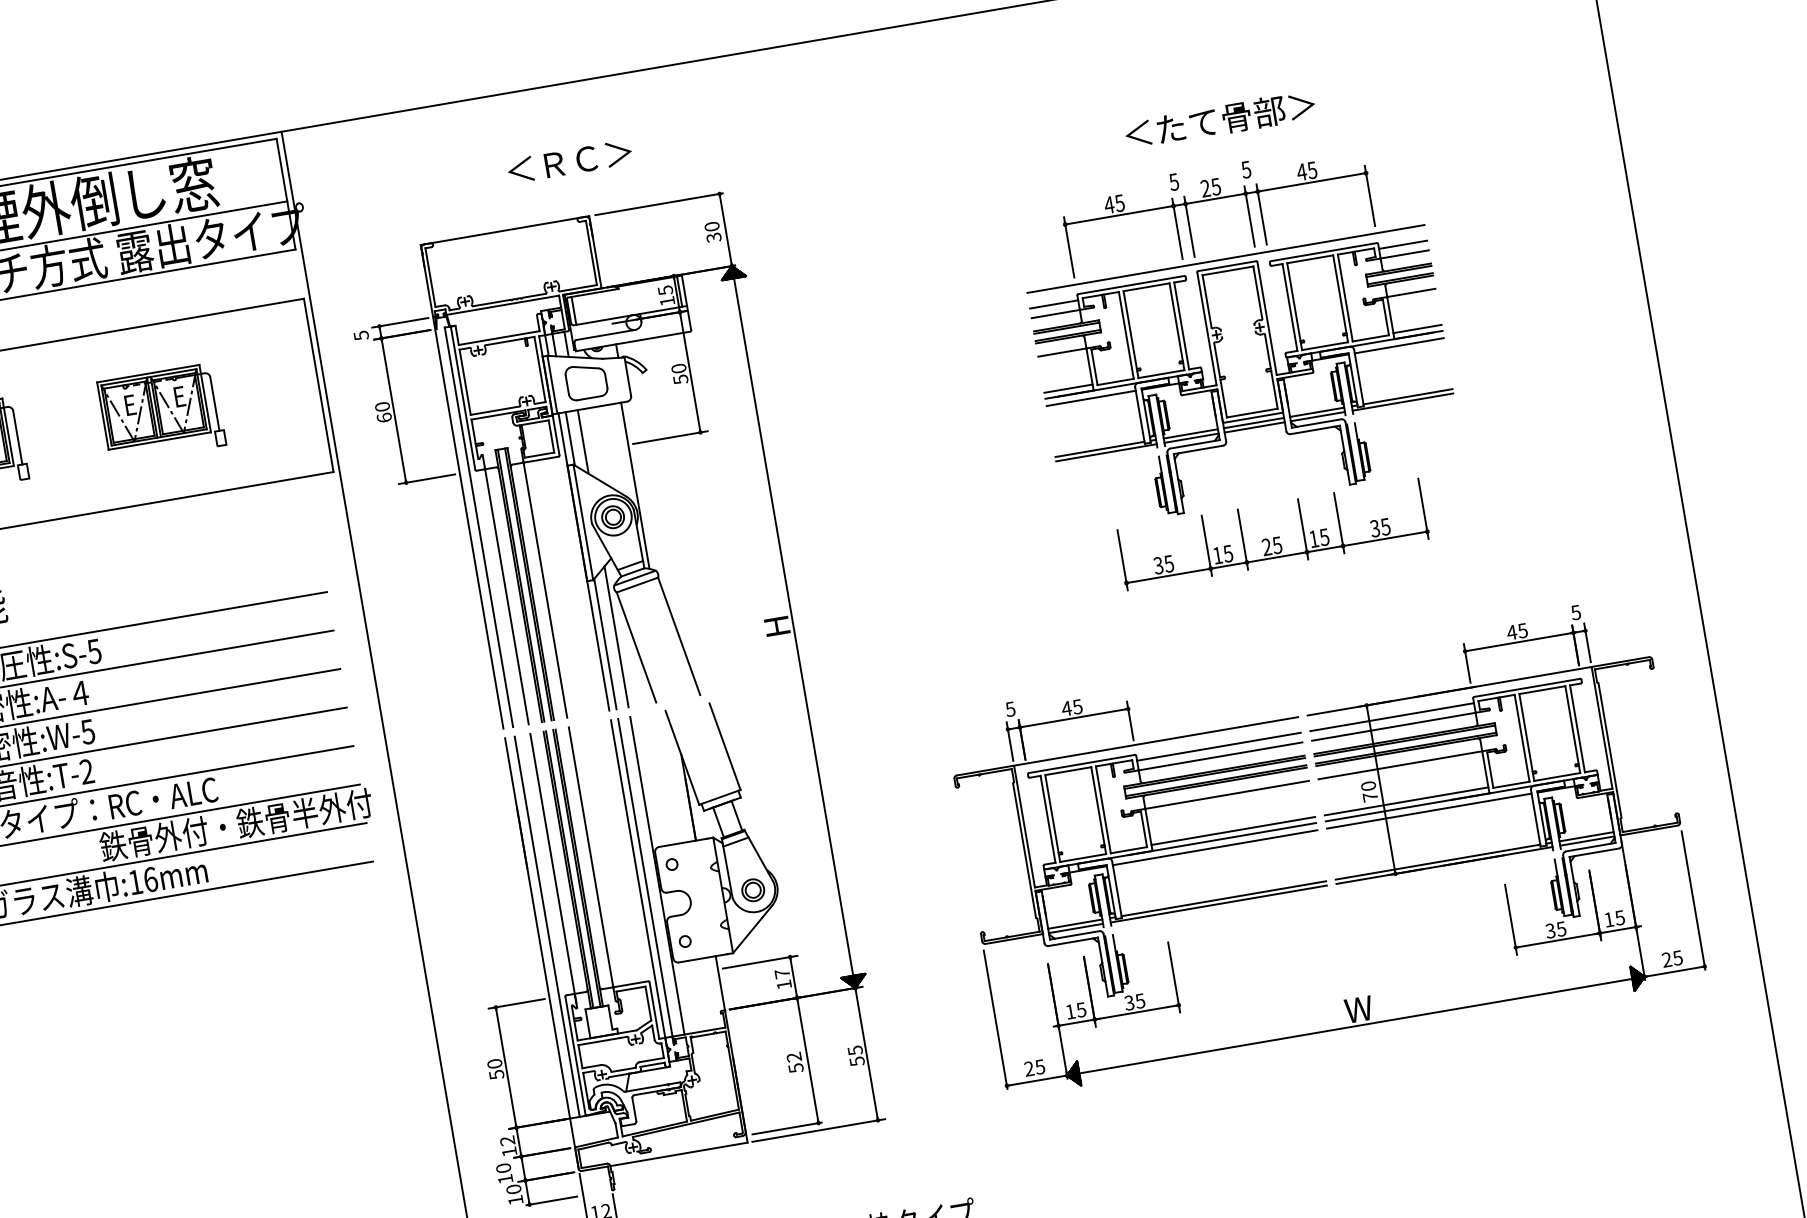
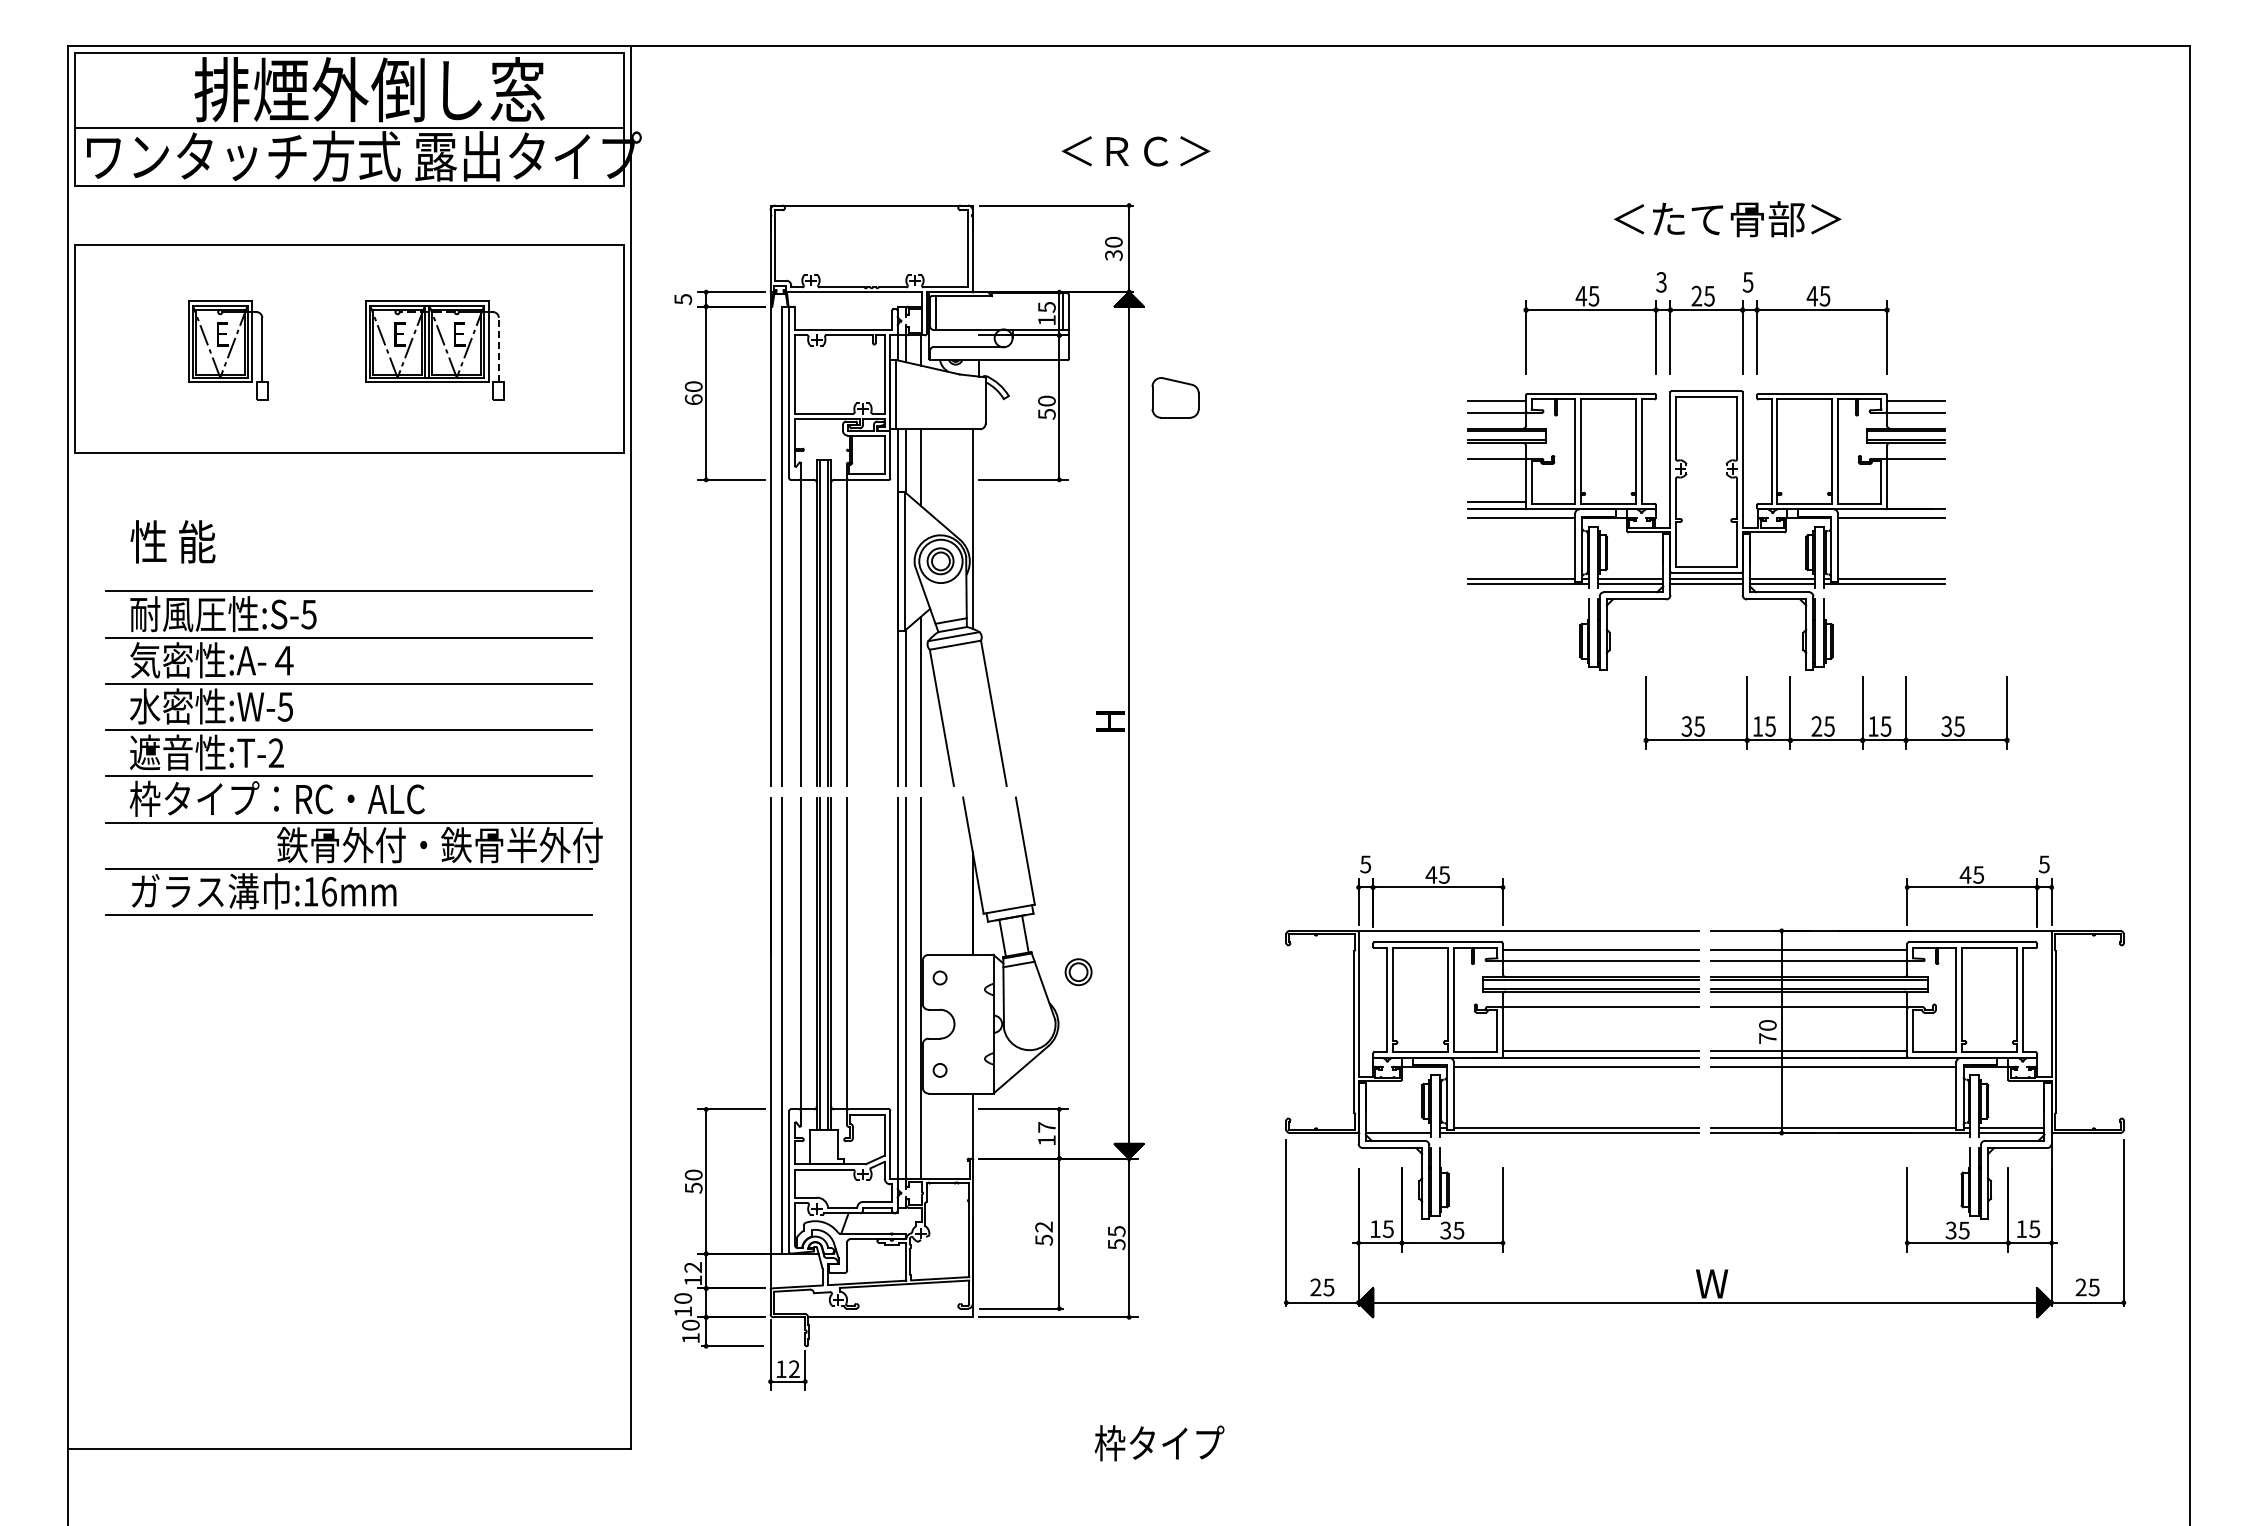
text: (569, 162) -> (1135, 151), moved
text: (1174, 182) -> (1661, 282), 5 -> 3
line: (1225, 259) -> (1706, 382), removed
line: (1417, 329) -> (1915, 502), removed
part: (586, 381) -> (1175, 397), moved
line: (214, 403) -> (498, 349), solid -> dashed
part: (1272, 534) -> (1826, 712), moved
part: (753, 890) -> (1078, 972), moved
line: (1074, 923) -> (1397, 1127), removed

